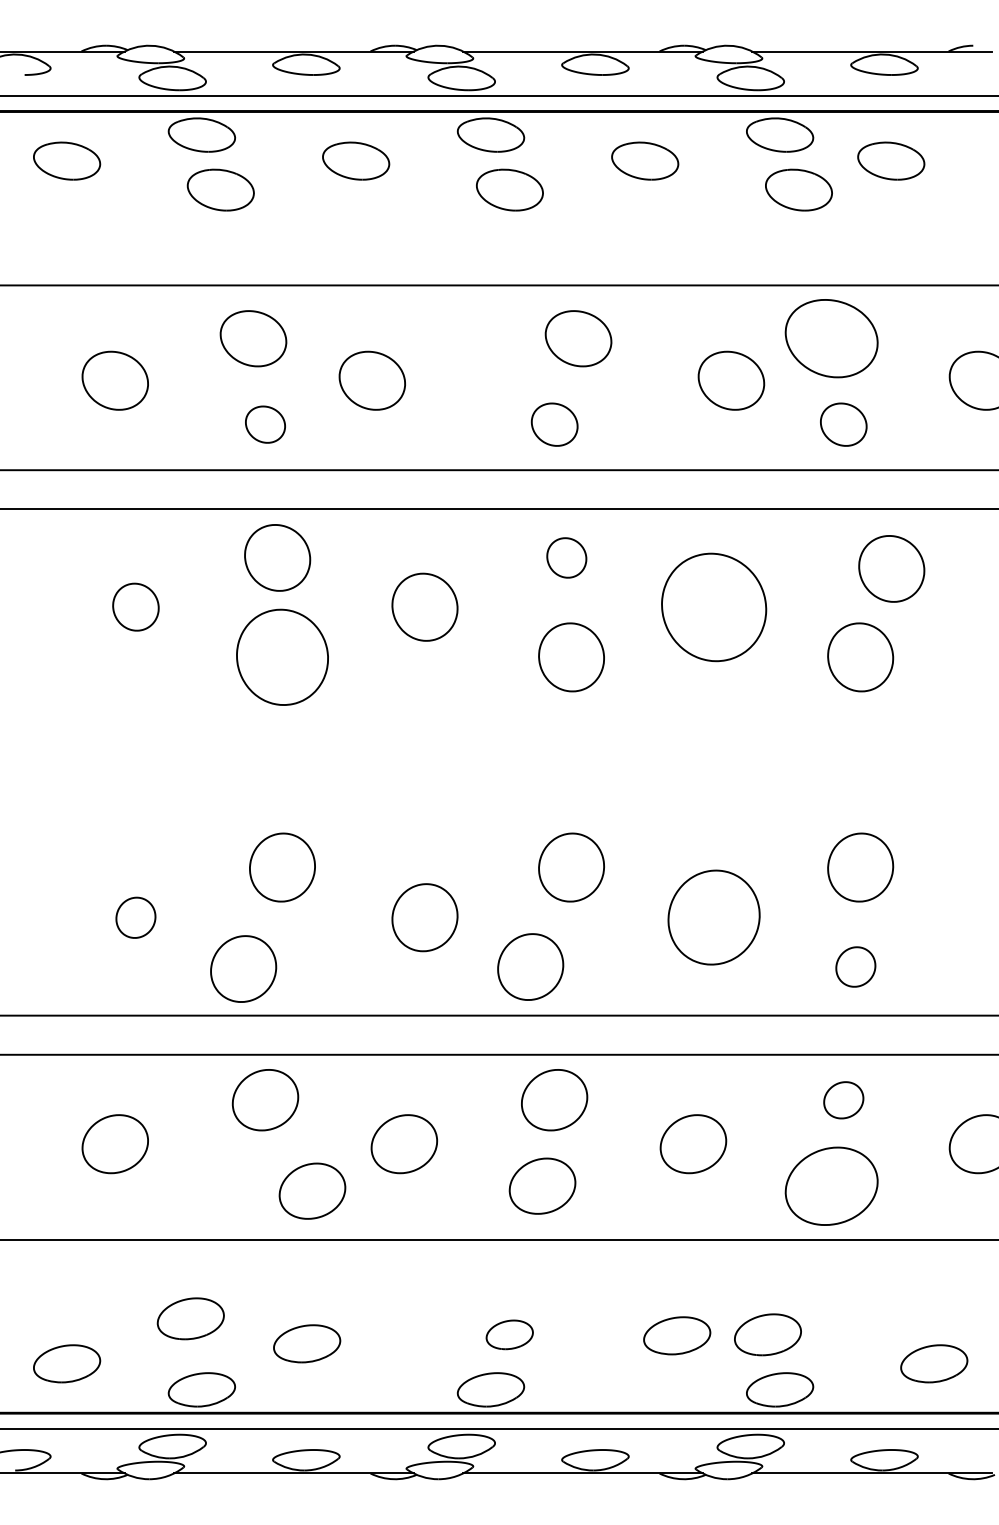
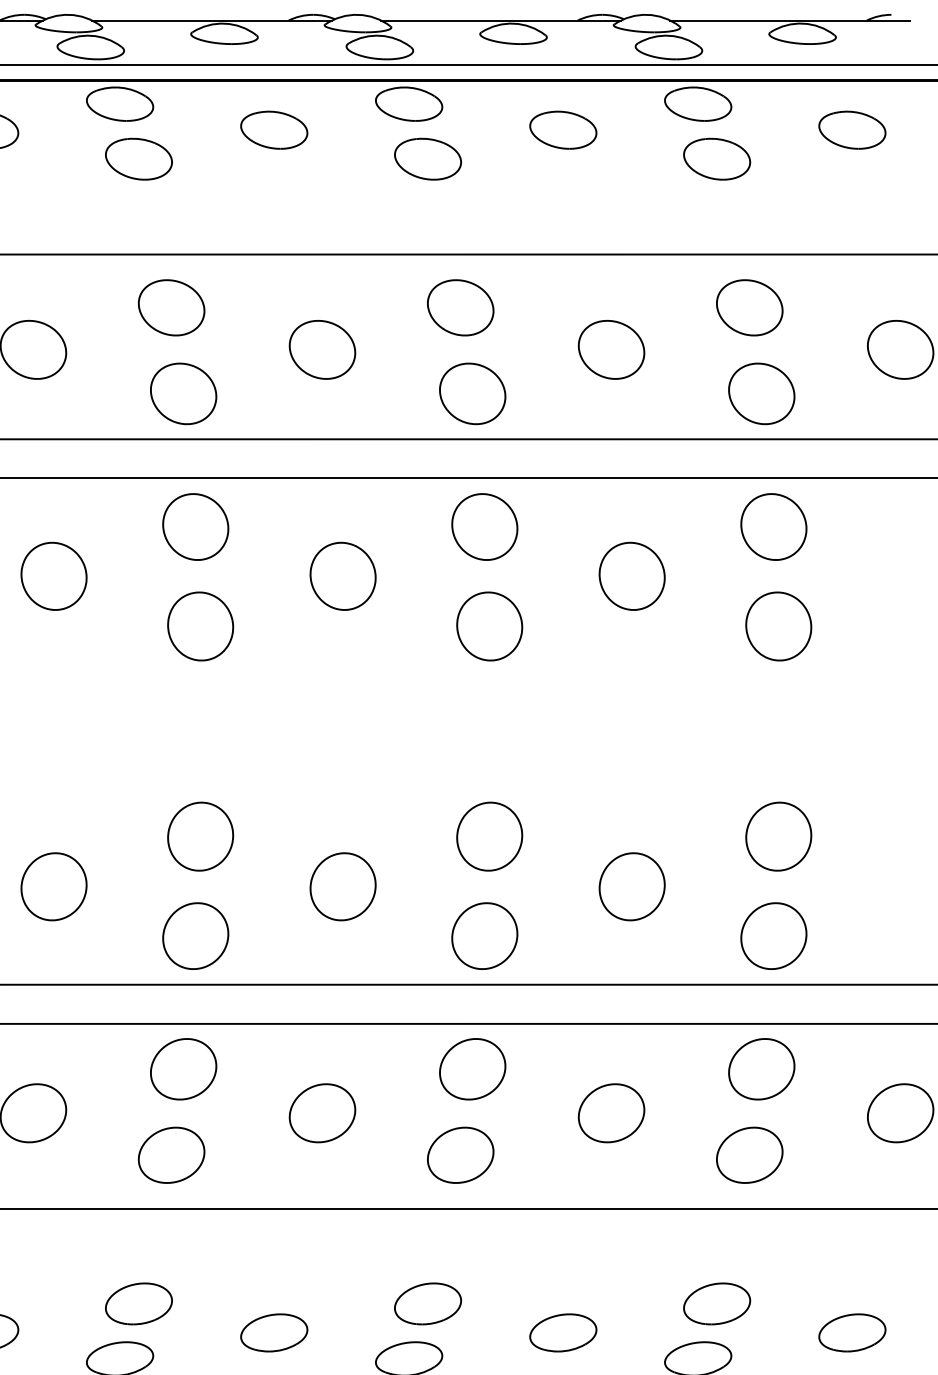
part: (891, 160) -> (852, 129), moved
part: (578, 338) -> (460, 307), moved
part: (831, 338) -> (749, 307), size x0.71
part: (371, 380) -> (321, 349), moved
part: (731, 380) -> (611, 349), moved
part: (265, 424) -> (183, 393), size x1.67
part: (554, 424) -> (472, 393), size x1.43
part: (843, 424) -> (761, 393), size x1.43
part: (566, 557) -> (484, 526), size x1.67
part: (891, 568) -> (773, 526), moved
part: (135, 606) -> (53, 575), size x1.43
part: (713, 606) -> (631, 575), size x0.62
part: (282, 657) -> (200, 626), size x0.71
part: (135, 917) -> (53, 886), size x1.67
part: (713, 917) -> (631, 886), size x0.71
part: (530, 966) -> (484, 935), moved
part: (855, 966) -> (773, 935), size x1.67
part: (243, 968) -> (195, 935), moved
part: (843, 1100) -> (761, 1069), size x1.67
part: (831, 1185) -> (749, 1154), size x0.71
part: (312, 1190) -> (171, 1154), moved
part: (190, 1318) -> (138, 1303), moved
part: (509, 1334) -> (427, 1303), size x1.43
part: (767, 1334) -> (716, 1303), moved
part: (677, 1335) -> (563, 1332), moved
part: (307, 1343) -> (274, 1332), moved

